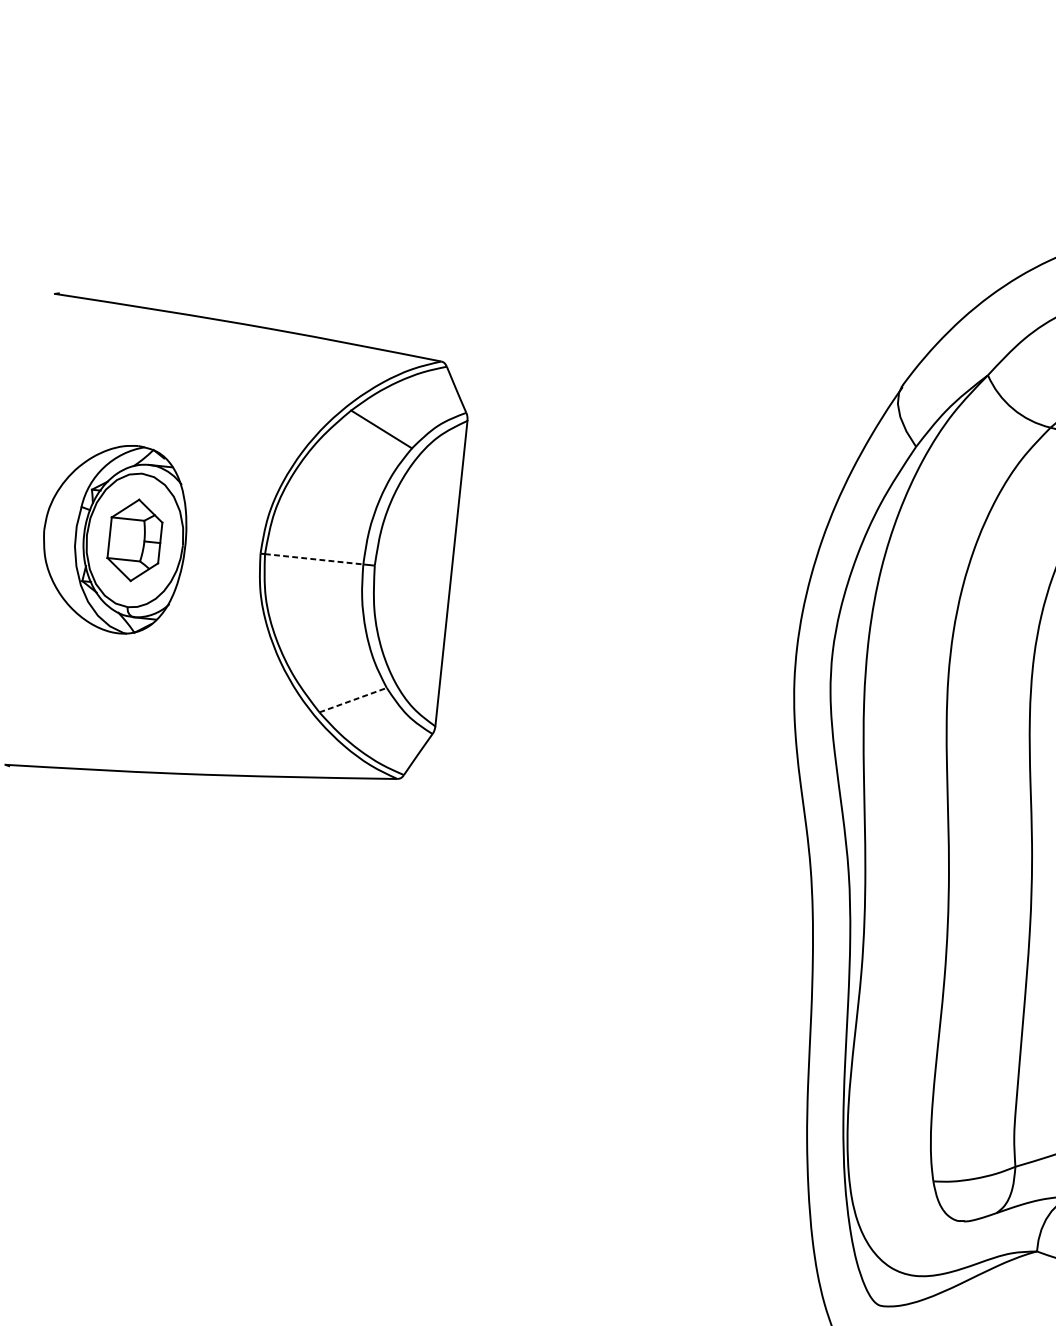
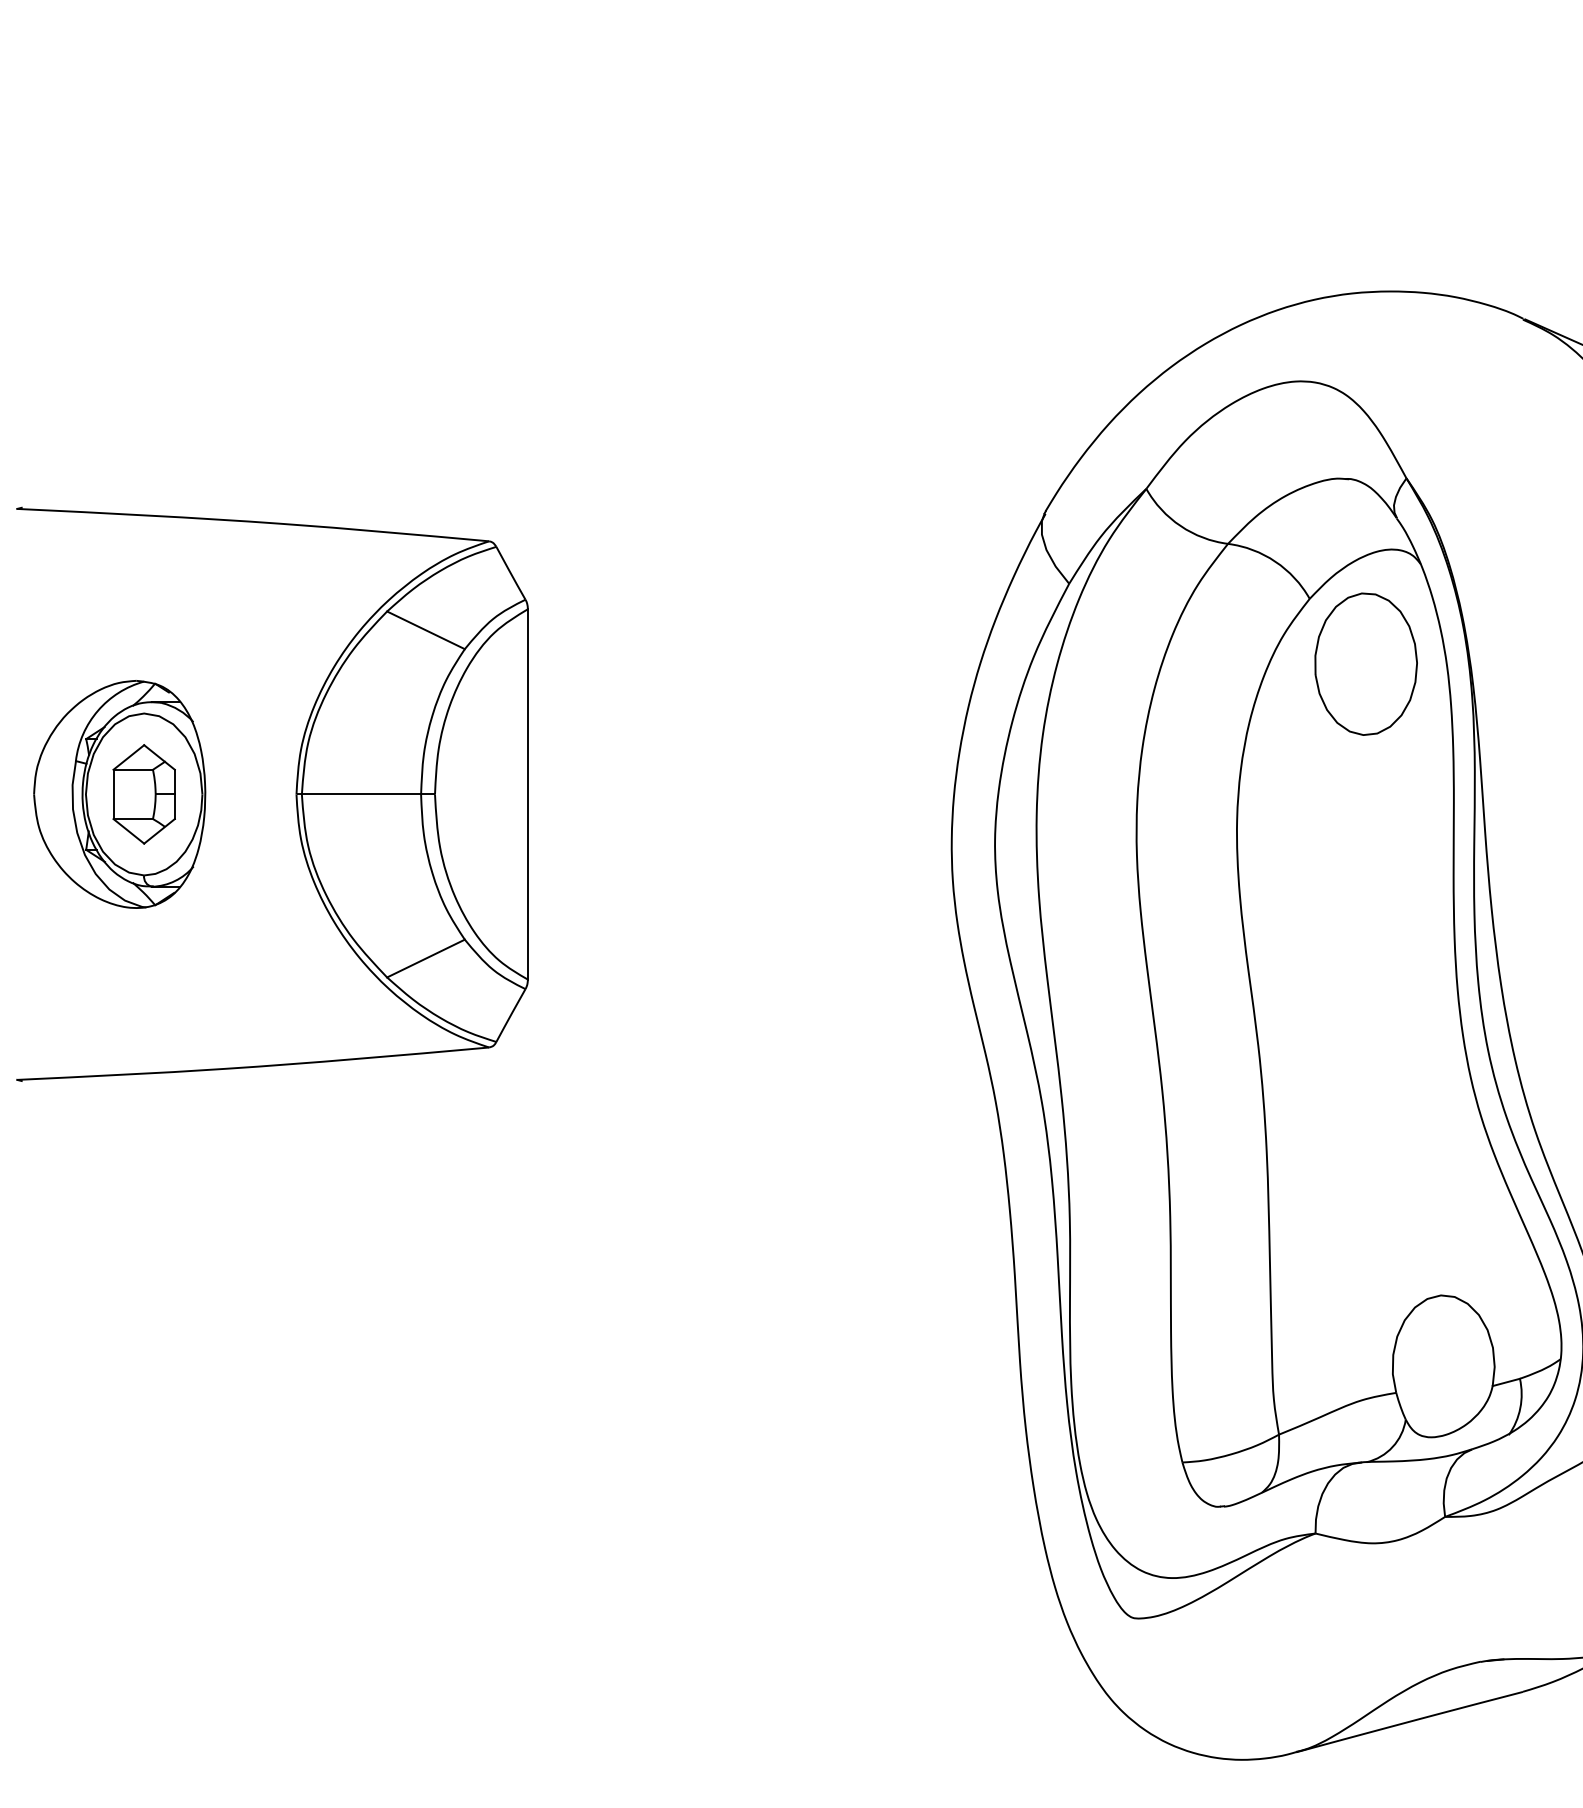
line: (314, 559) -> (361, 794), dashed -> solid
line: (353, 700) -> (426, 958), dashed -> solid

